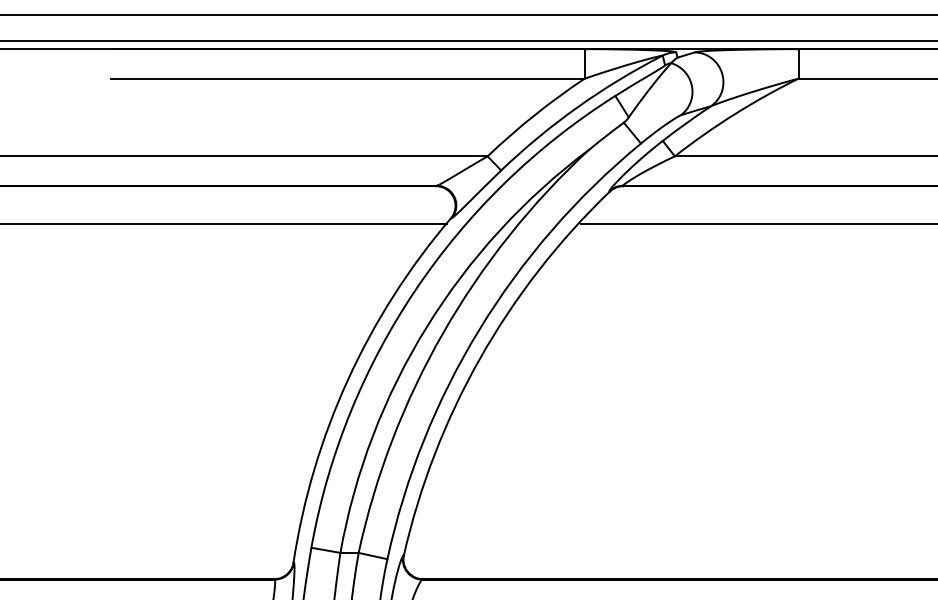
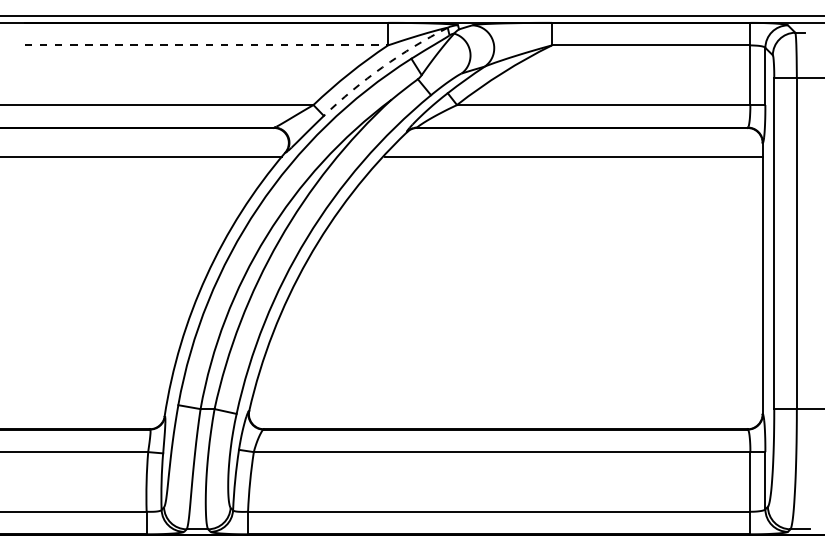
line: (348, 78) -> (206, 45), solid -> dashed
arc: (577, 107) -> (382, 67), solid -> dashed

